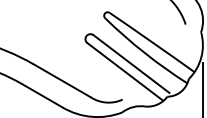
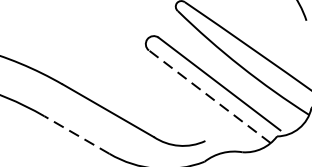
line: (125, 72) -> (209, 97), solid -> dashed
line: (42, 95) -> (76, 134), solid -> dashed

